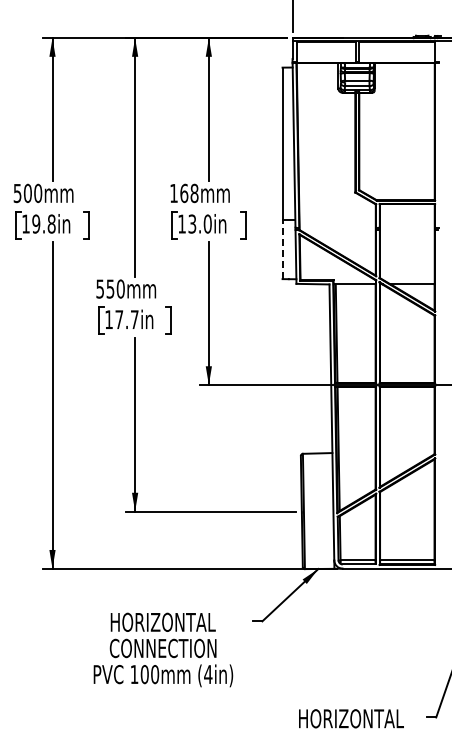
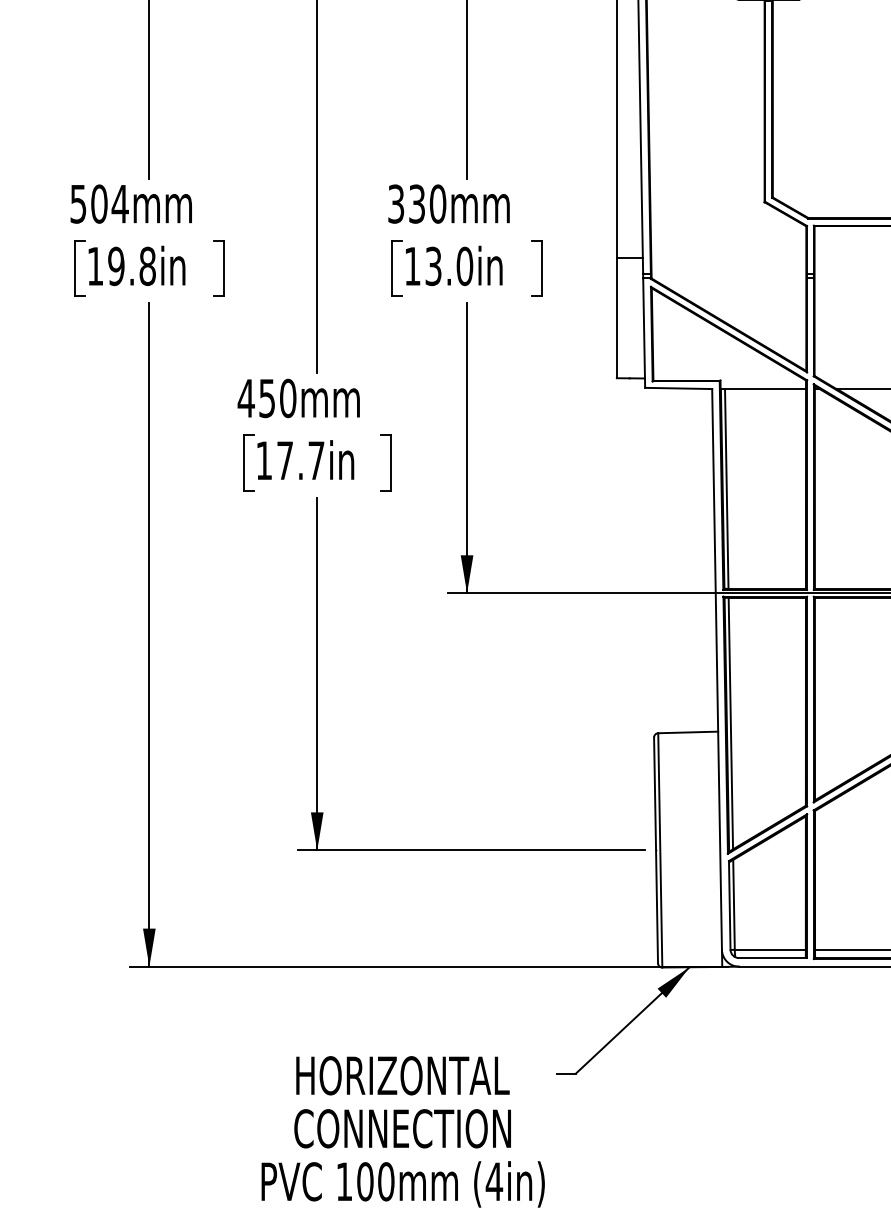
text: (37, 193) -> (118, 204), 500mm -> 504mm
text: (184, 193) -> (417, 204), 168mm -> 330mm
line: (282, 249) -> (616, 318), dashed -> solid
text: (100, 288) -> (246, 397), 550mm -> 450mm
text: (163, 649) -> (403, 1130), moved

